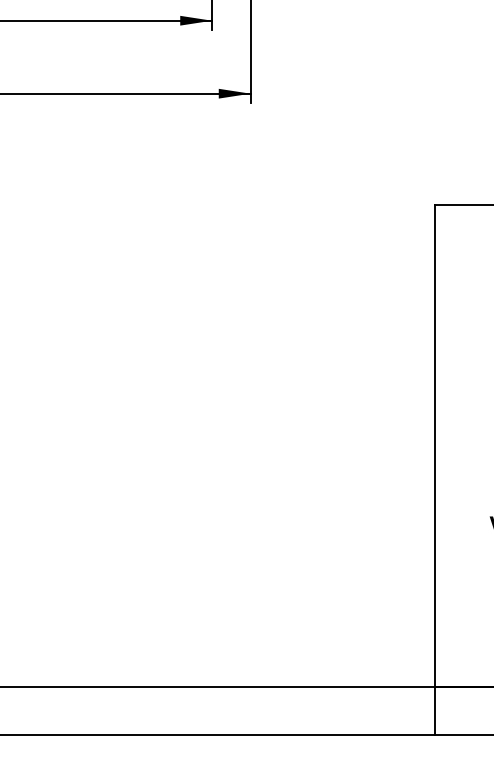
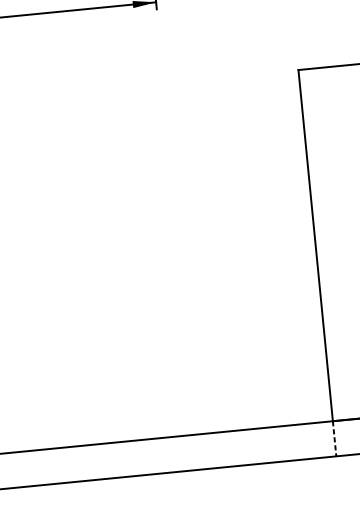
line: (435, 711) -> (335, 439), solid -> dashed

